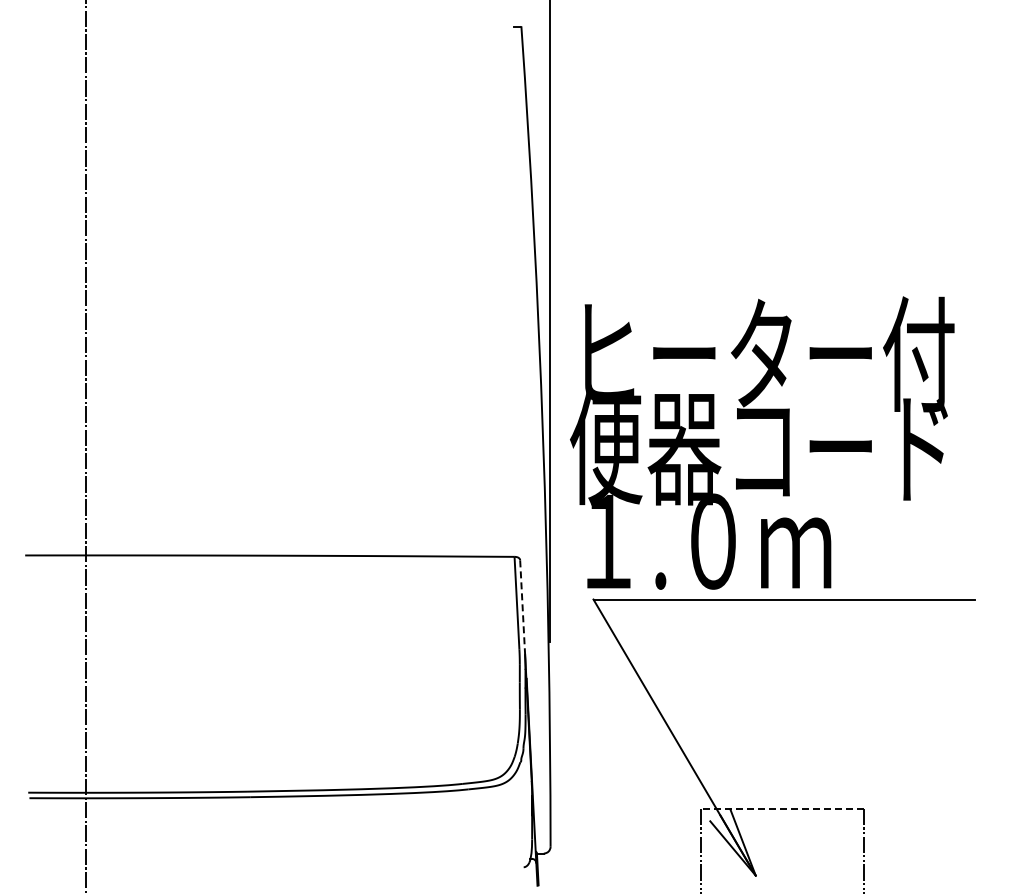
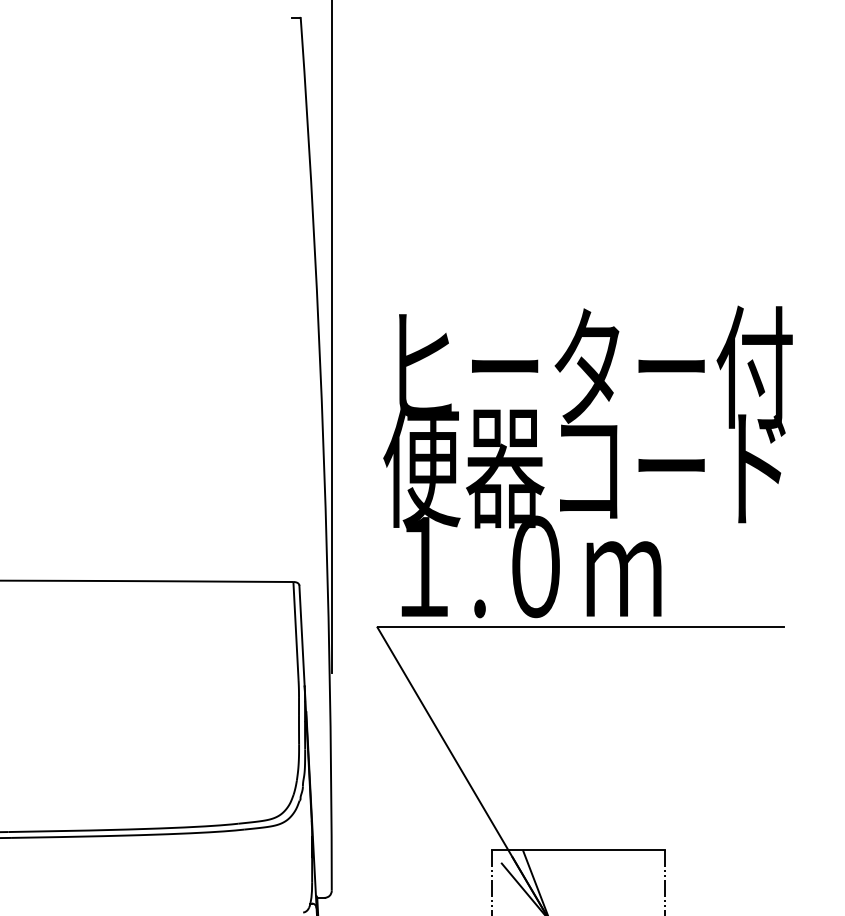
text: (762, 442) -> (588, 461), moved
line: (522, 608) -> (301, 636), dashed -> solid
line: (781, 808) -> (577, 849), dashed -> solid

